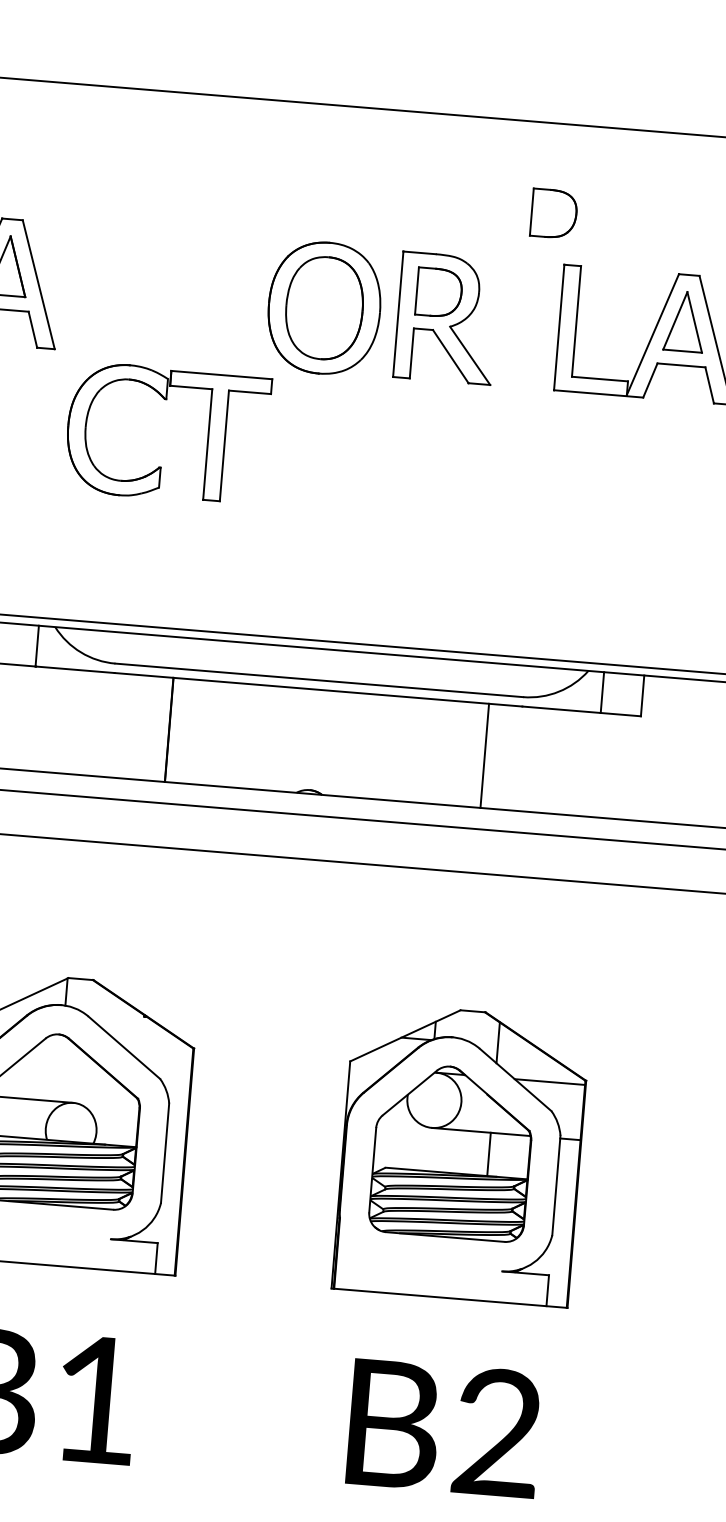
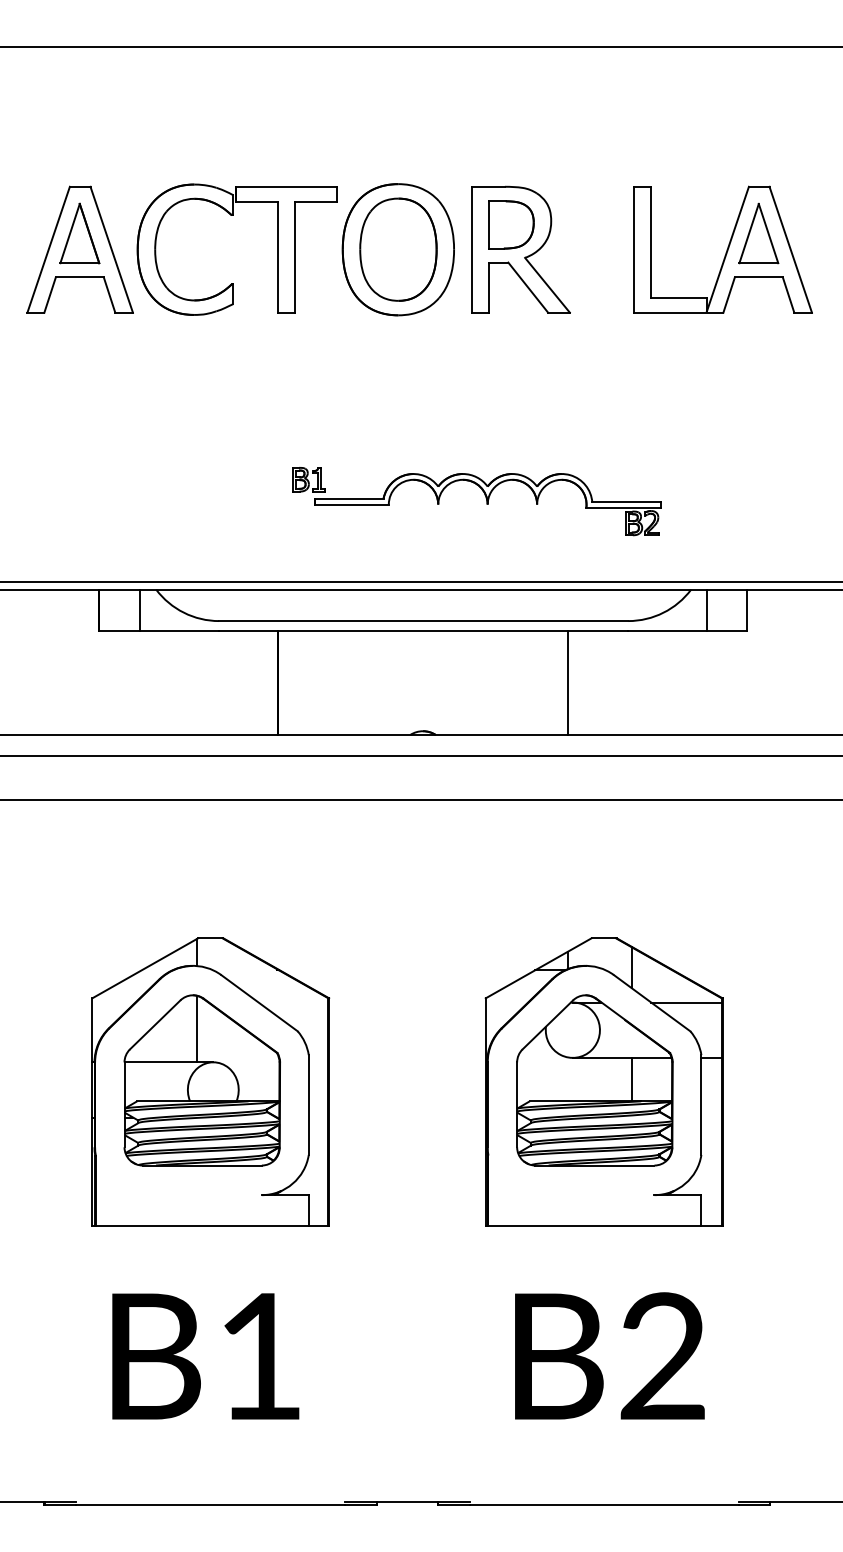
part: (554, 213) -> (619, 136), removed
part: (166, 399) -> (233, 215), moved
part: (390, 563) -> (485, 498), added
line: (484, 755) -> (567, 682), moved
line: (60, 1067) -> (197, 1028), added

